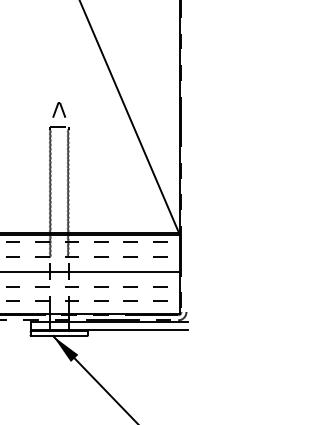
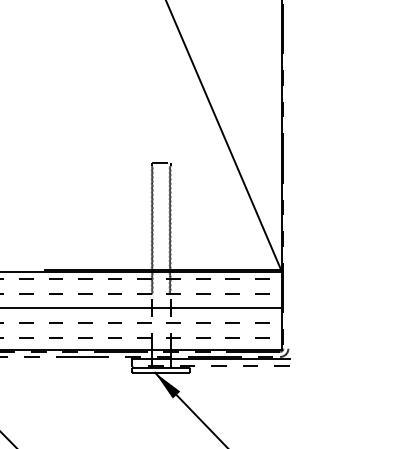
part: (58, 109) -> (160, 146), removed
line: (109, 329) -> (211, 366), solid -> dashed

